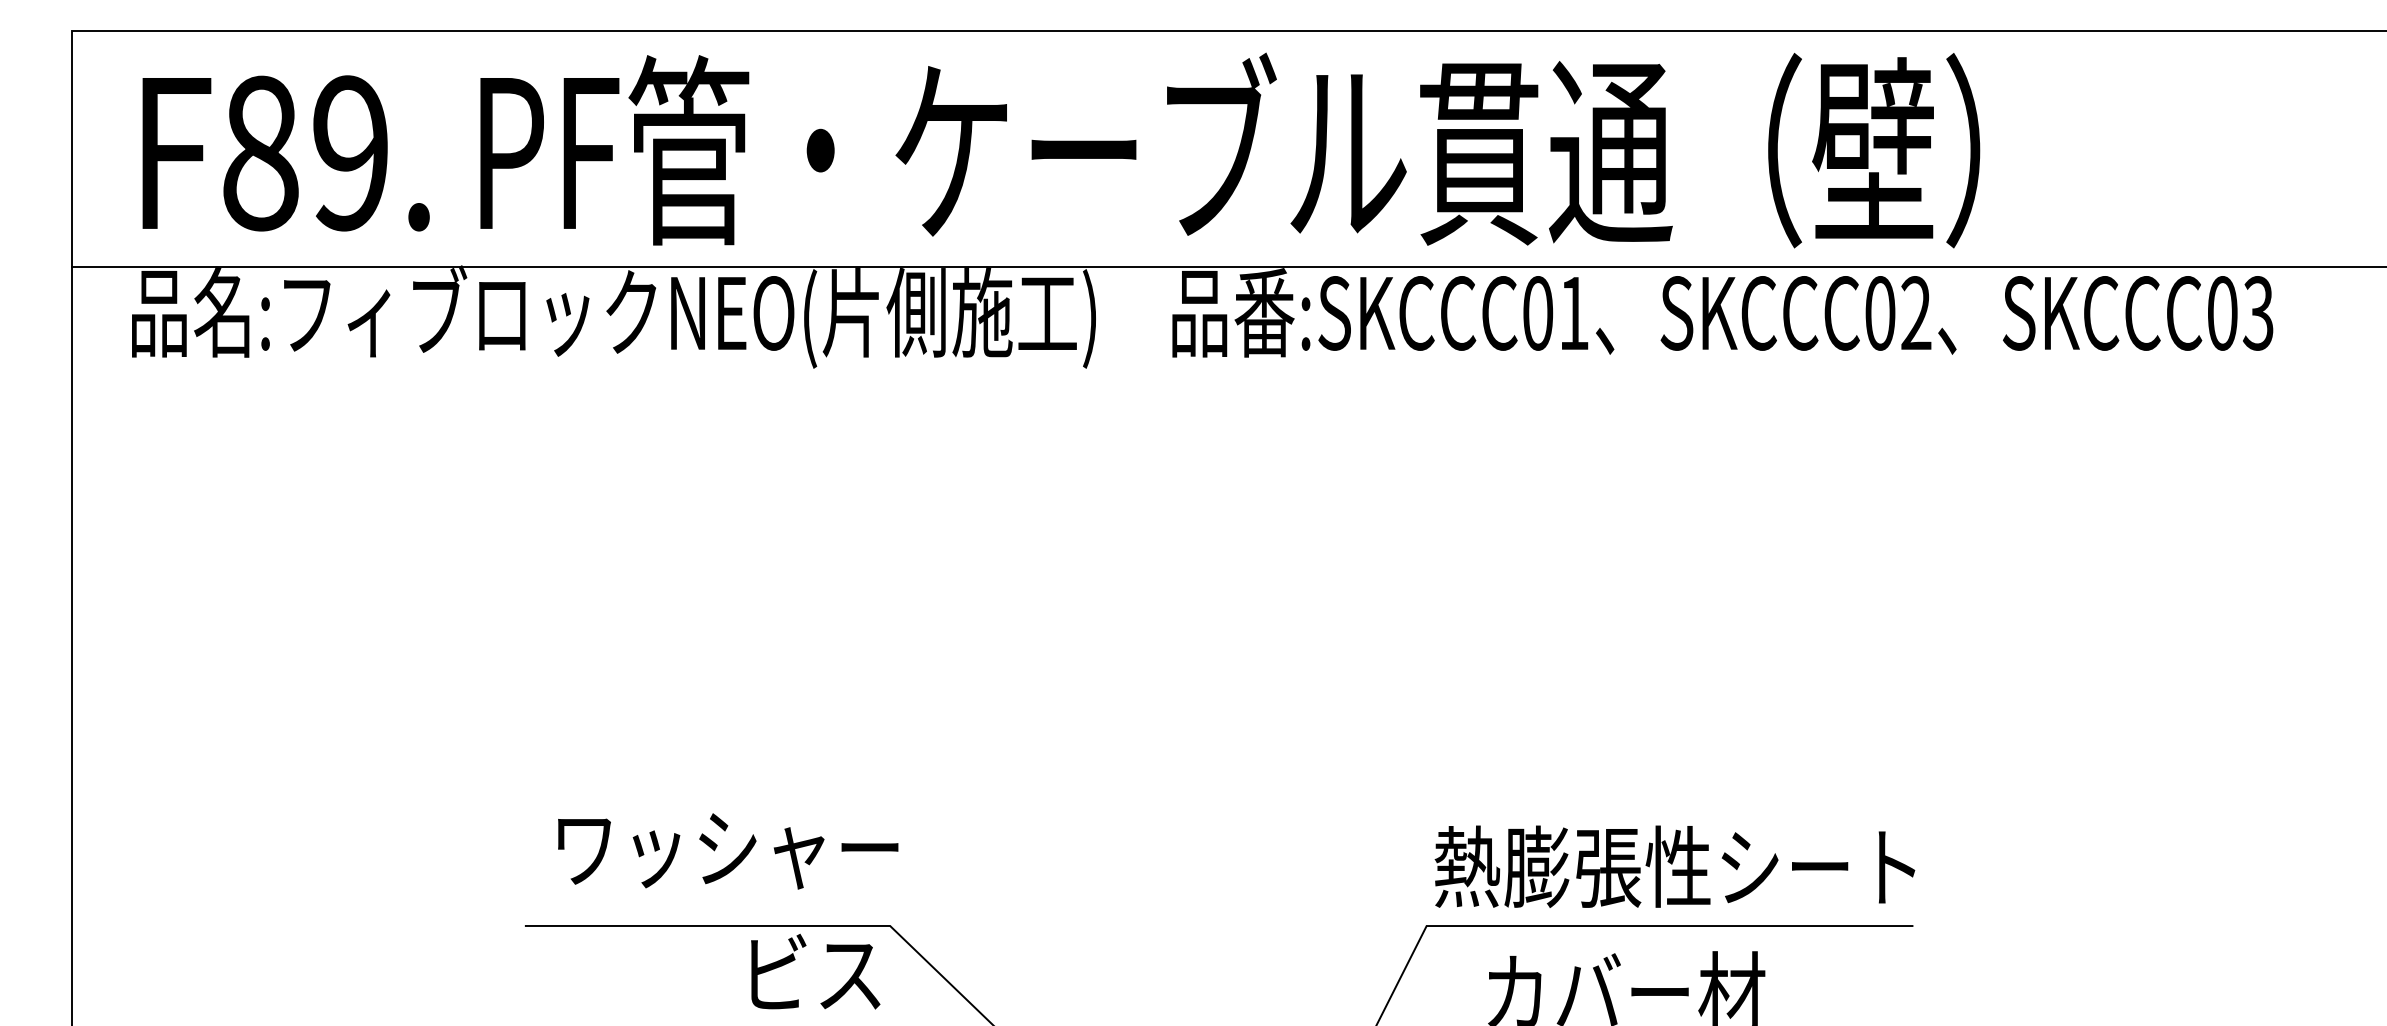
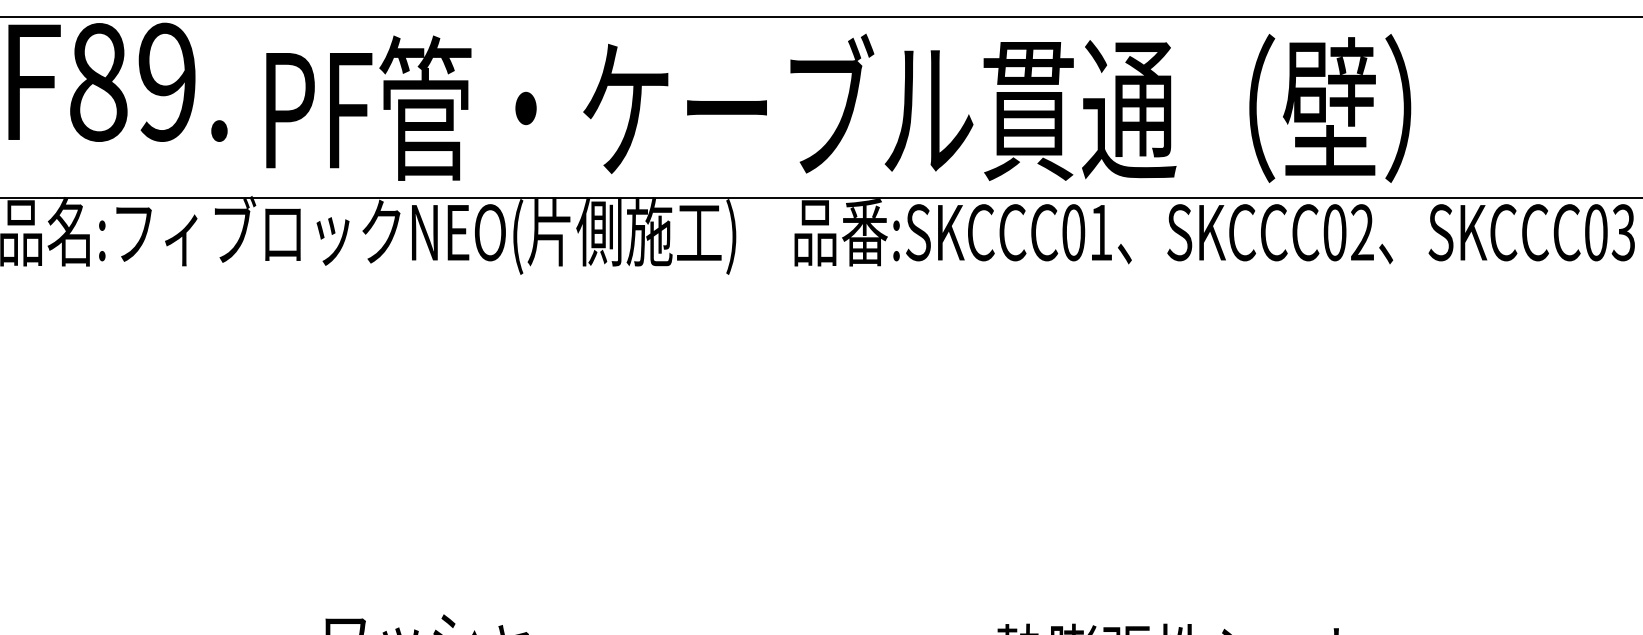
text: (285, 153) -> (117, 82), moved

